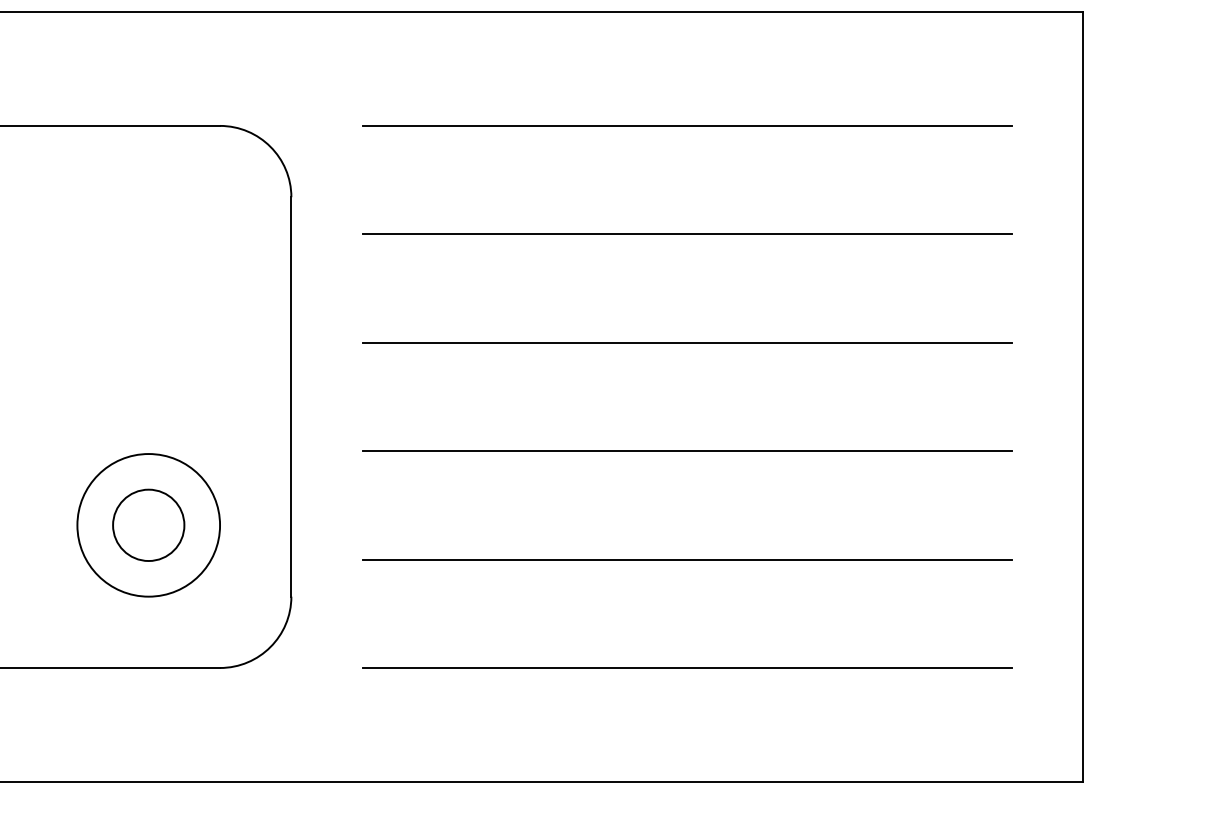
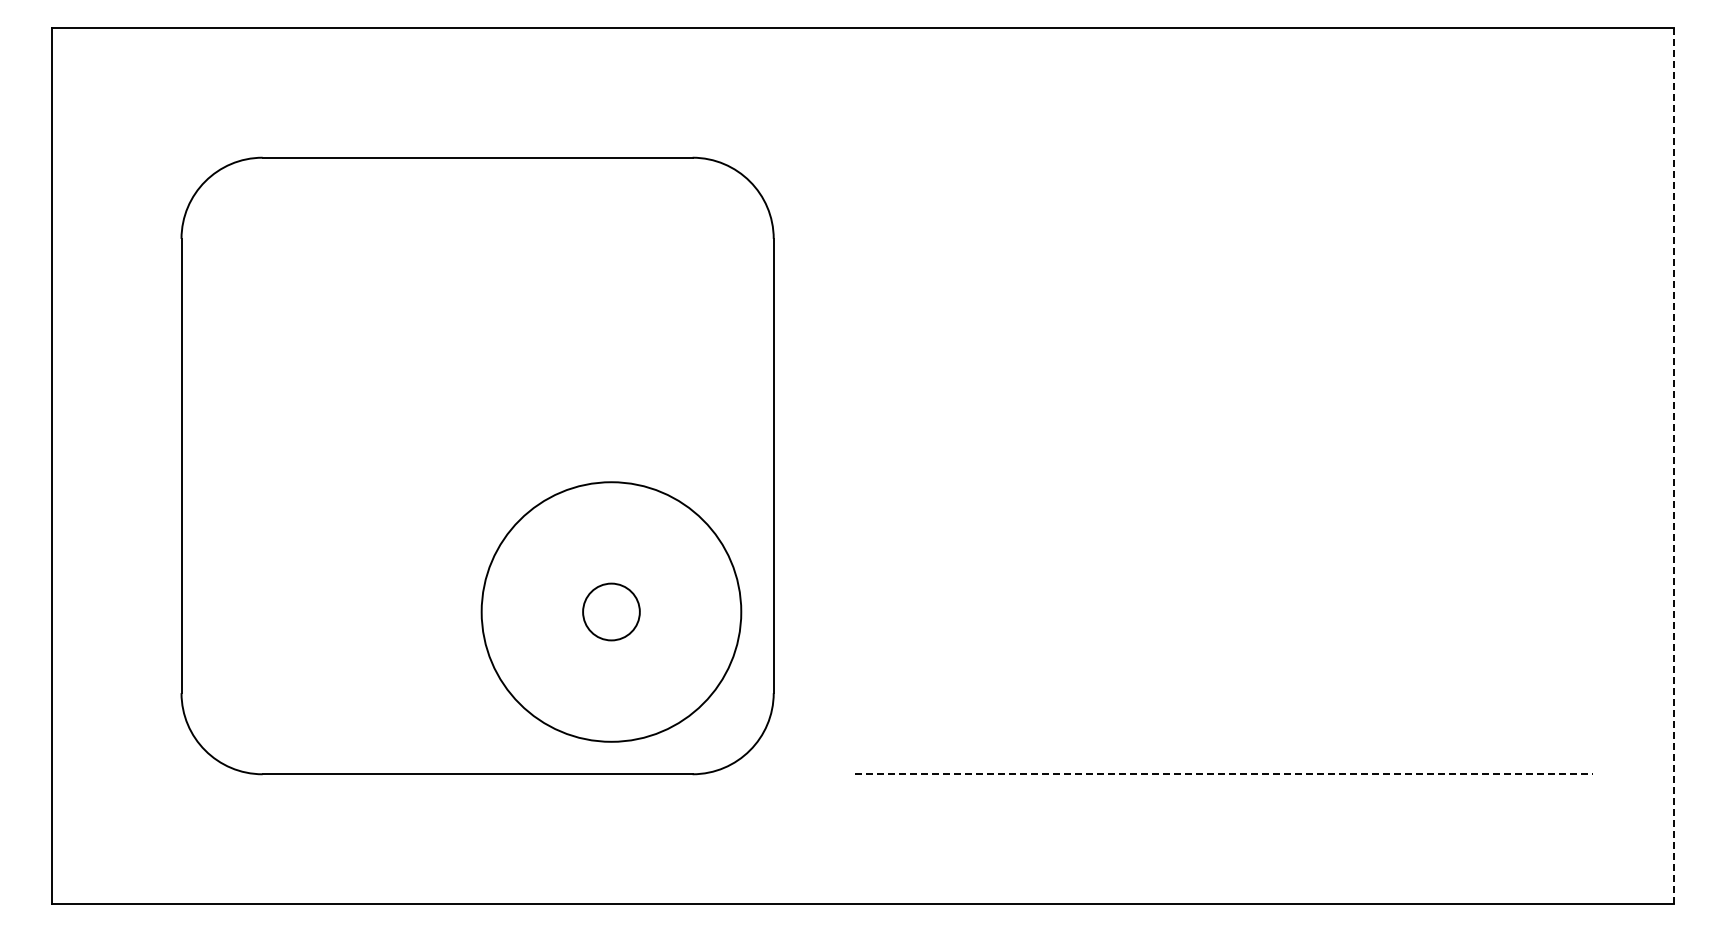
line: (686, 125) -> (1223, 157), removed
line: (686, 234) -> (1223, 281), removed
line: (686, 342) -> (1223, 404), removed
line: (1083, 397) -> (1674, 466), solid -> dashed
line: (686, 451) -> (1223, 527), removed
circle: (148, 524) -> (611, 611), size x0.7
circle: (148, 524) -> (611, 611), size x1.6
line: (686, 559) -> (1223, 650), removed
line: (687, 668) -> (1224, 774), solid -> dashed

